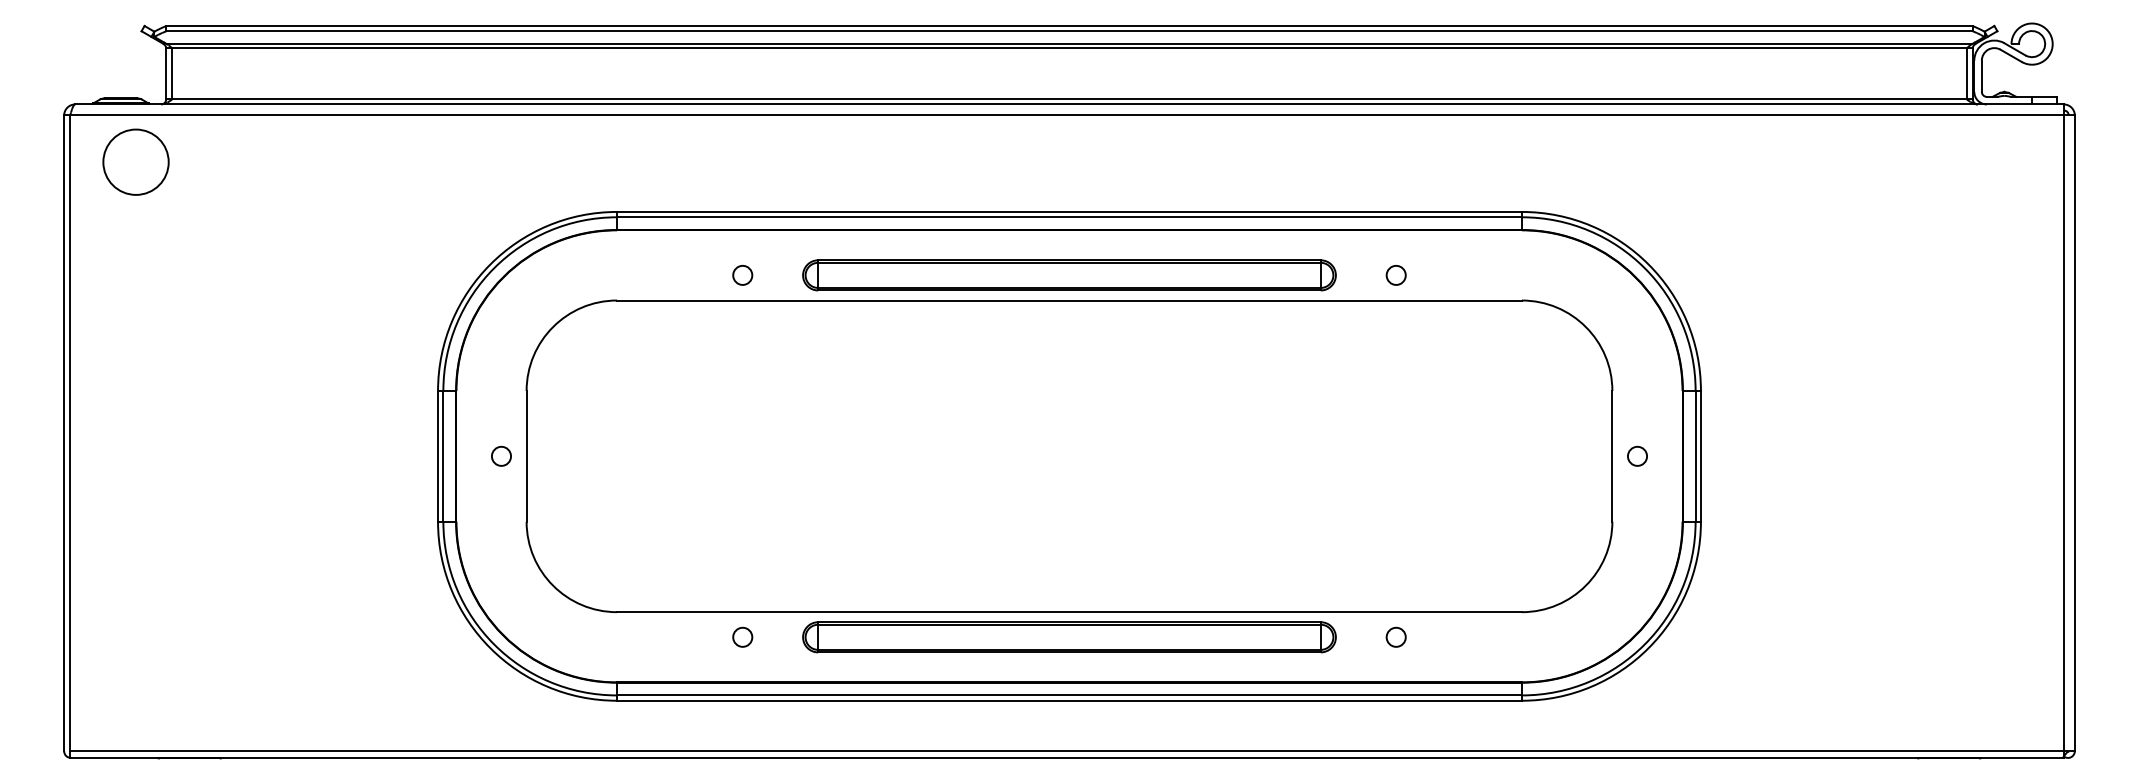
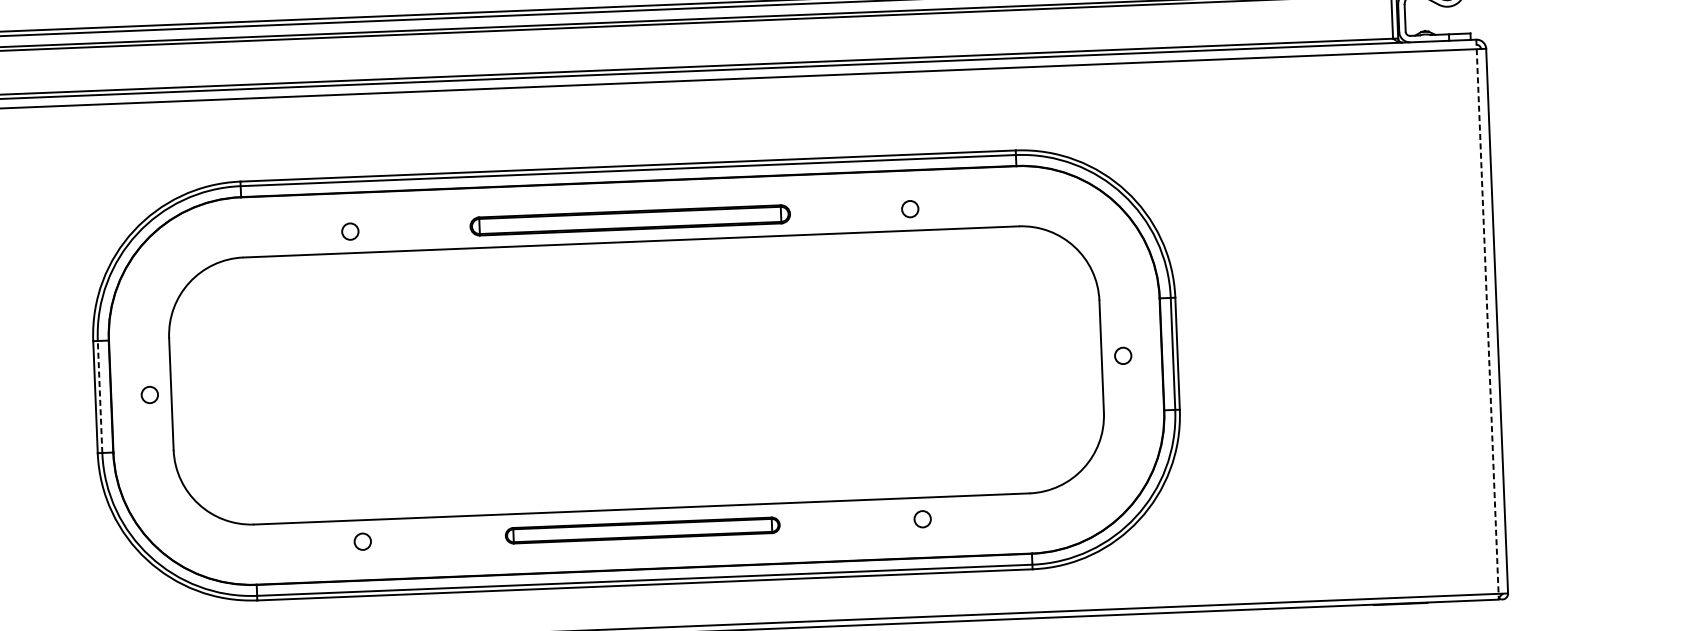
part: (1069, 275) -> (630, 220), size x0.7
line: (2063, 431) -> (1487, 319), solid -> dashed
line: (443, 455) -> (100, 396), solid -> dashed
part: (1069, 637) -> (642, 530), size x0.6

